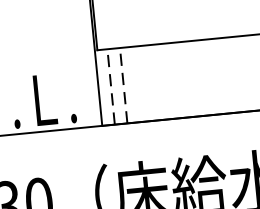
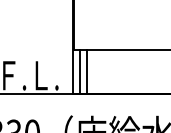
line: (122, 86) -> (86, 72), dashed -> solid
line: (110, 87) -> (79, 72), dashed -> solid

